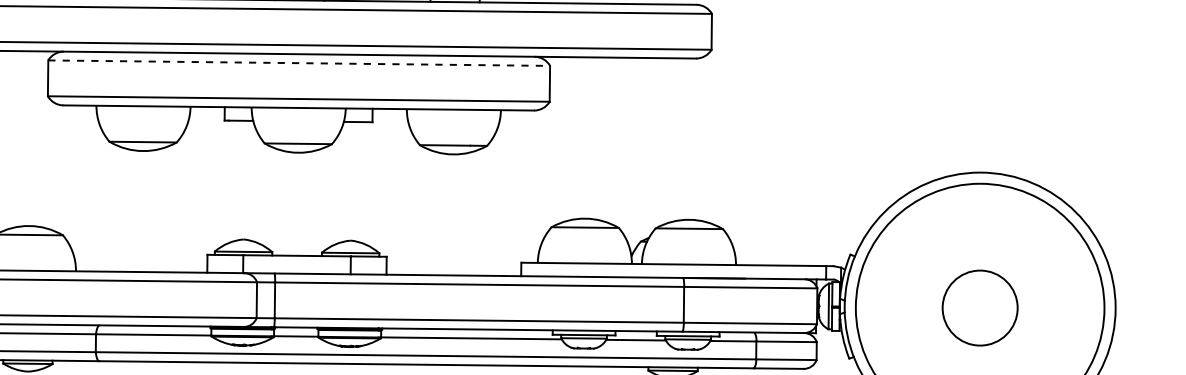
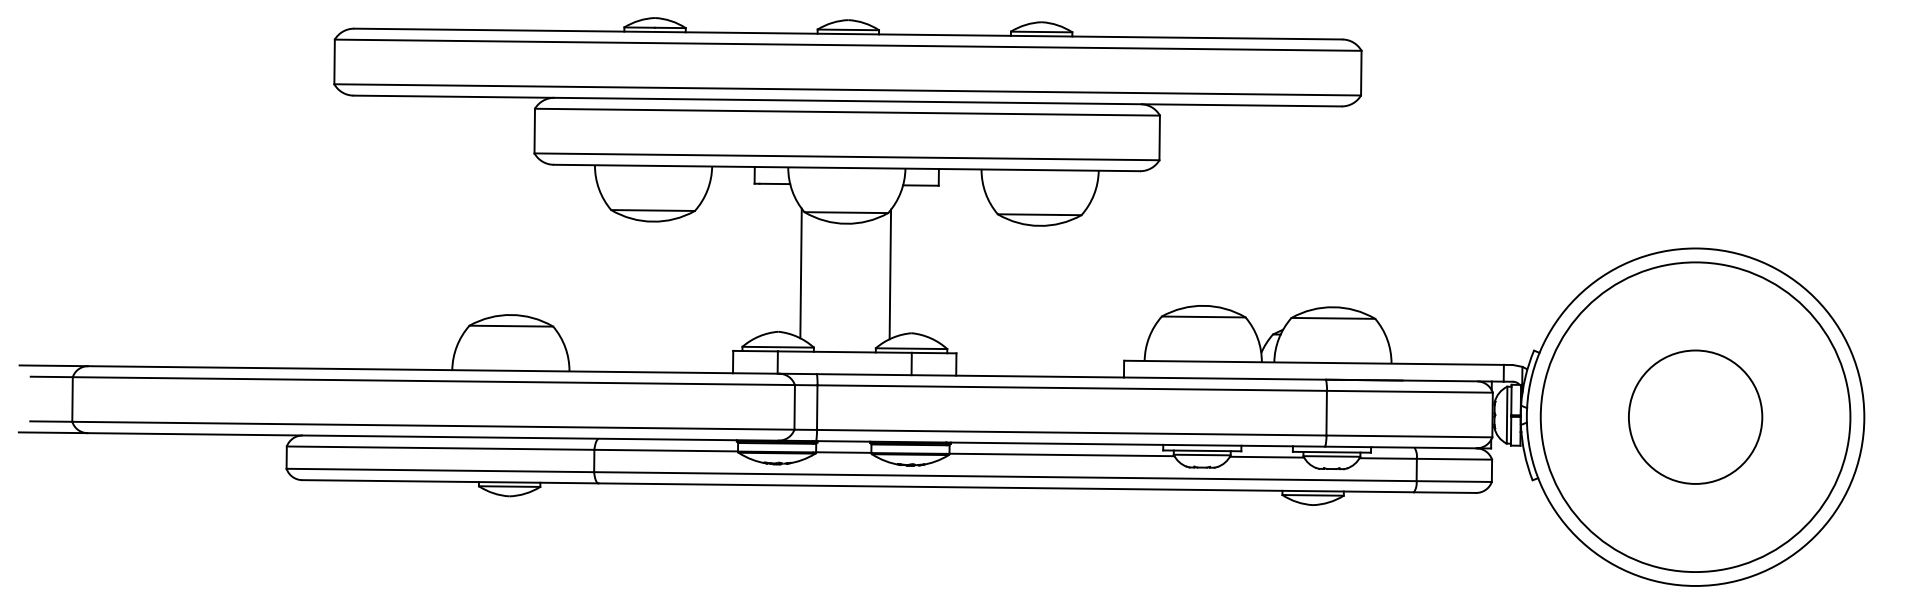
line: (299, 63) -> (847, 112), dashed -> solid
line: (261, 192) -> (800, 273), added
line: (333, 193) -> (890, 274), added
circle: (980, 307) -> (1695, 416), size x1.43

